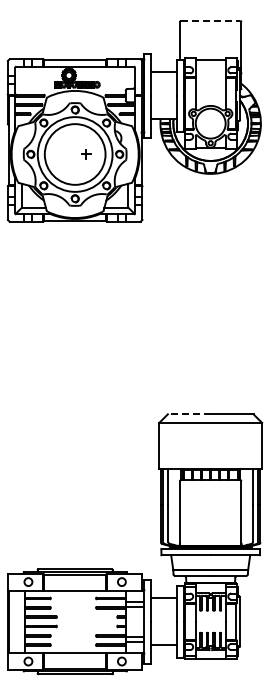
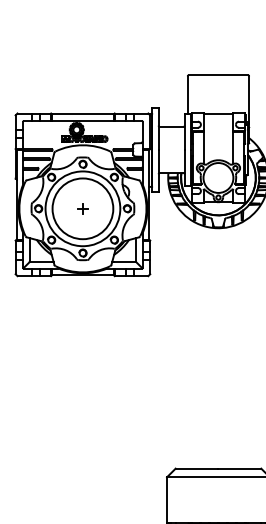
line: (210, 20) -> (218, 74), dashed -> solid
part: (86, 154) -> (83, 208), moved
line: (188, 414) -> (196, 468), dashed -> solid

